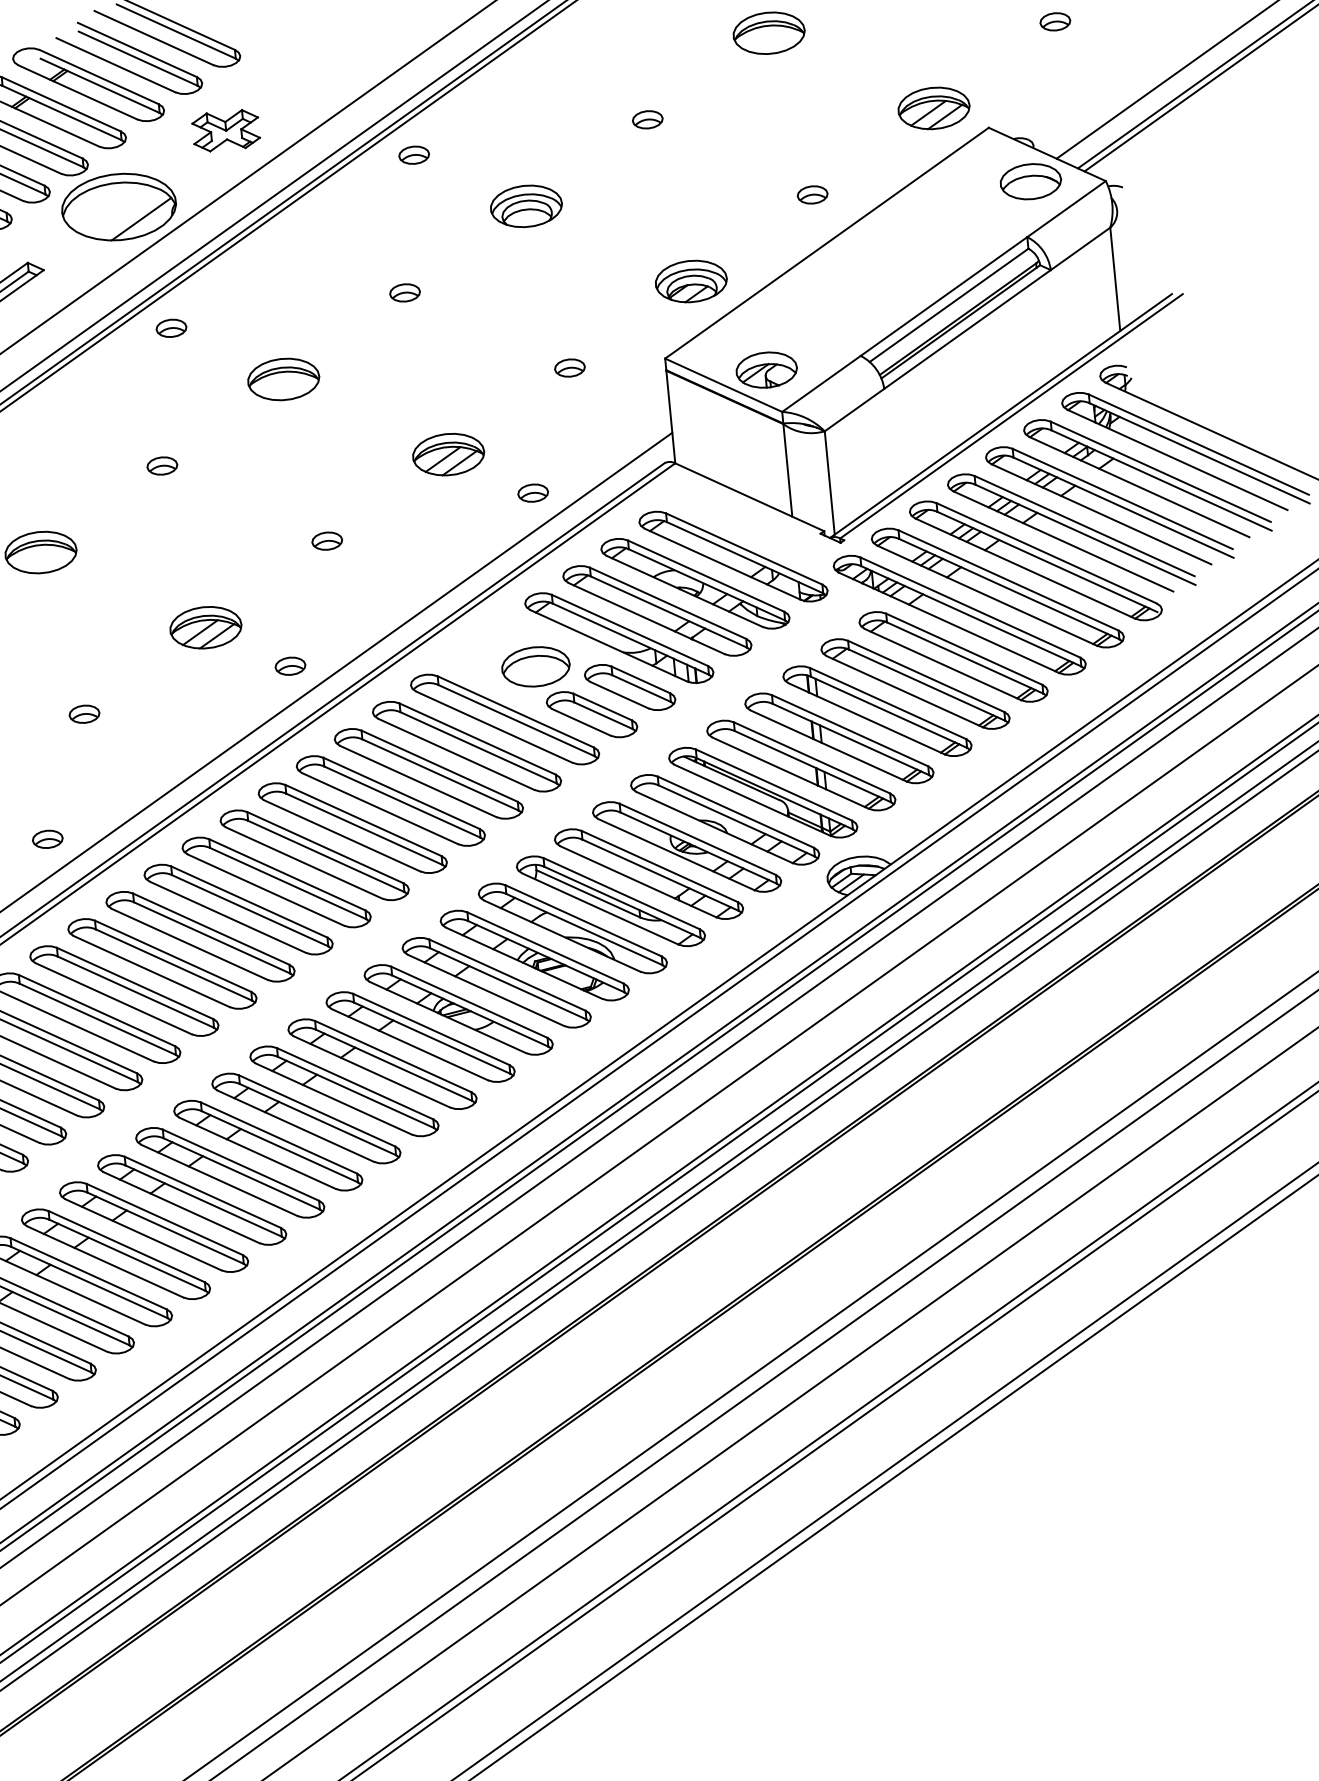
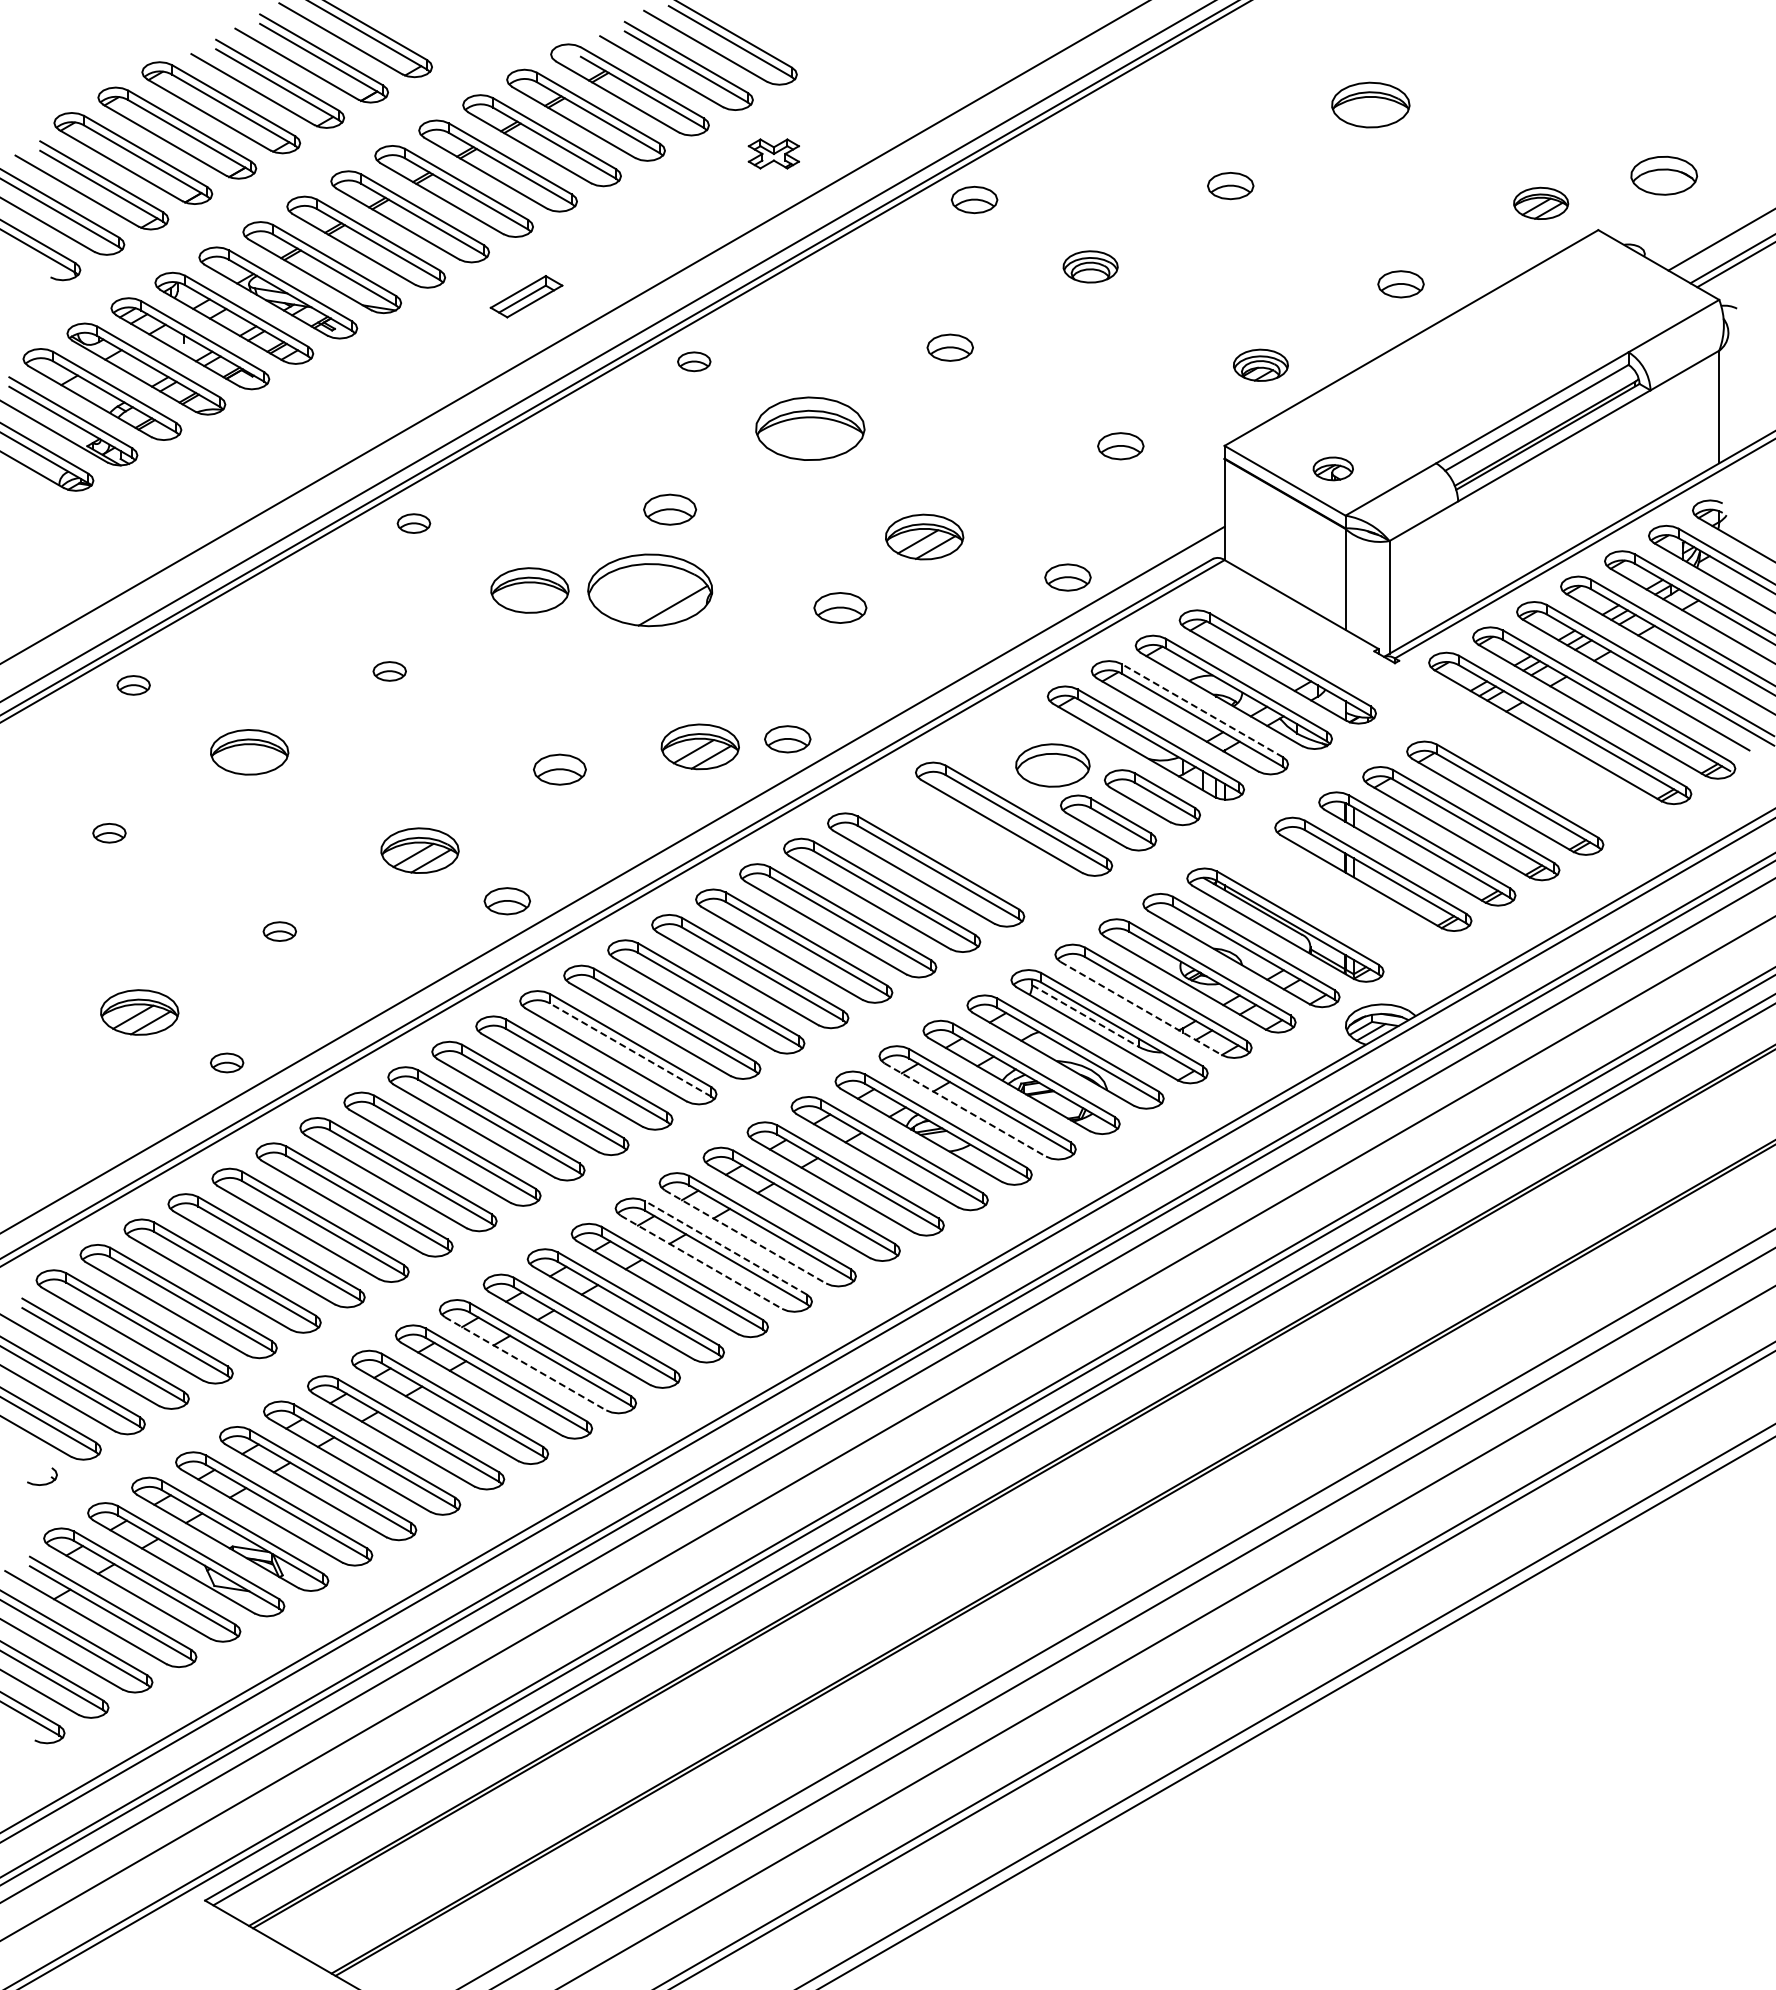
part: (1055, 21) -> (1681, 122), removed
part: (933, 108) -> (1540, 203), size x0.7
part: (647, 119) -> (1230, 185), size x1.4
part: (225, 130) -> (773, 153), size x0.7
part: (414, 154) -> (974, 199), size x1.4
part: (1031, 181) -> (1664, 175), moved
part: (812, 195) -> (1400, 284), size x1.4
part: (526, 205) -> (1090, 266), size x0.7
part: (119, 207) -> (650, 590), moved
part: (690, 281) -> (1260, 365), size x0.7
part: (405, 292) -> (950, 347), size x1.4
part: (569, 367) -> (1120, 445), size x1.4
part: (767, 369) -> (1333, 468), size x0.6
part: (283, 379) -> (809, 428), size x1.4
part: (448, 454) -> (924, 536), moved
part: (161, 465) -> (669, 509), size x1.6
part: (532, 493) -> (1067, 577), size x1.4
part: (327, 540) -> (840, 607), size x1.6
line: (667, 603) -> (1201, 710), solid -> dashed
part: (959, 614) -> (1516, 753), removed
part: (205, 627) -> (699, 746), moved
part: (290, 666) -> (787, 739), size x1.4
part: (84, 713) -> (560, 769), size x1.6
part: (467, 746) -> (970, 844), removed
part: (801, 765) -> (1329, 899), removed
part: (47, 838) -> (507, 900), size x1.4
line: (638, 881) -> (1141, 1008), solid -> dashed
line: (588, 894) -> (1085, 1016), solid -> dashed
line: (173, 964) -> (630, 1049), solid -> dashed
line: (486, 990) -> (965, 1110), solid -> dashed
line: (295, 1126) -> (745, 1237), solid -> dashed
line: (278, 1137) -> (725, 1247), solid -> dashed
line: (257, 1153) -> (701, 1262), solid -> dashed
line: (106, 1262) -> (526, 1364), solid -> dashed

